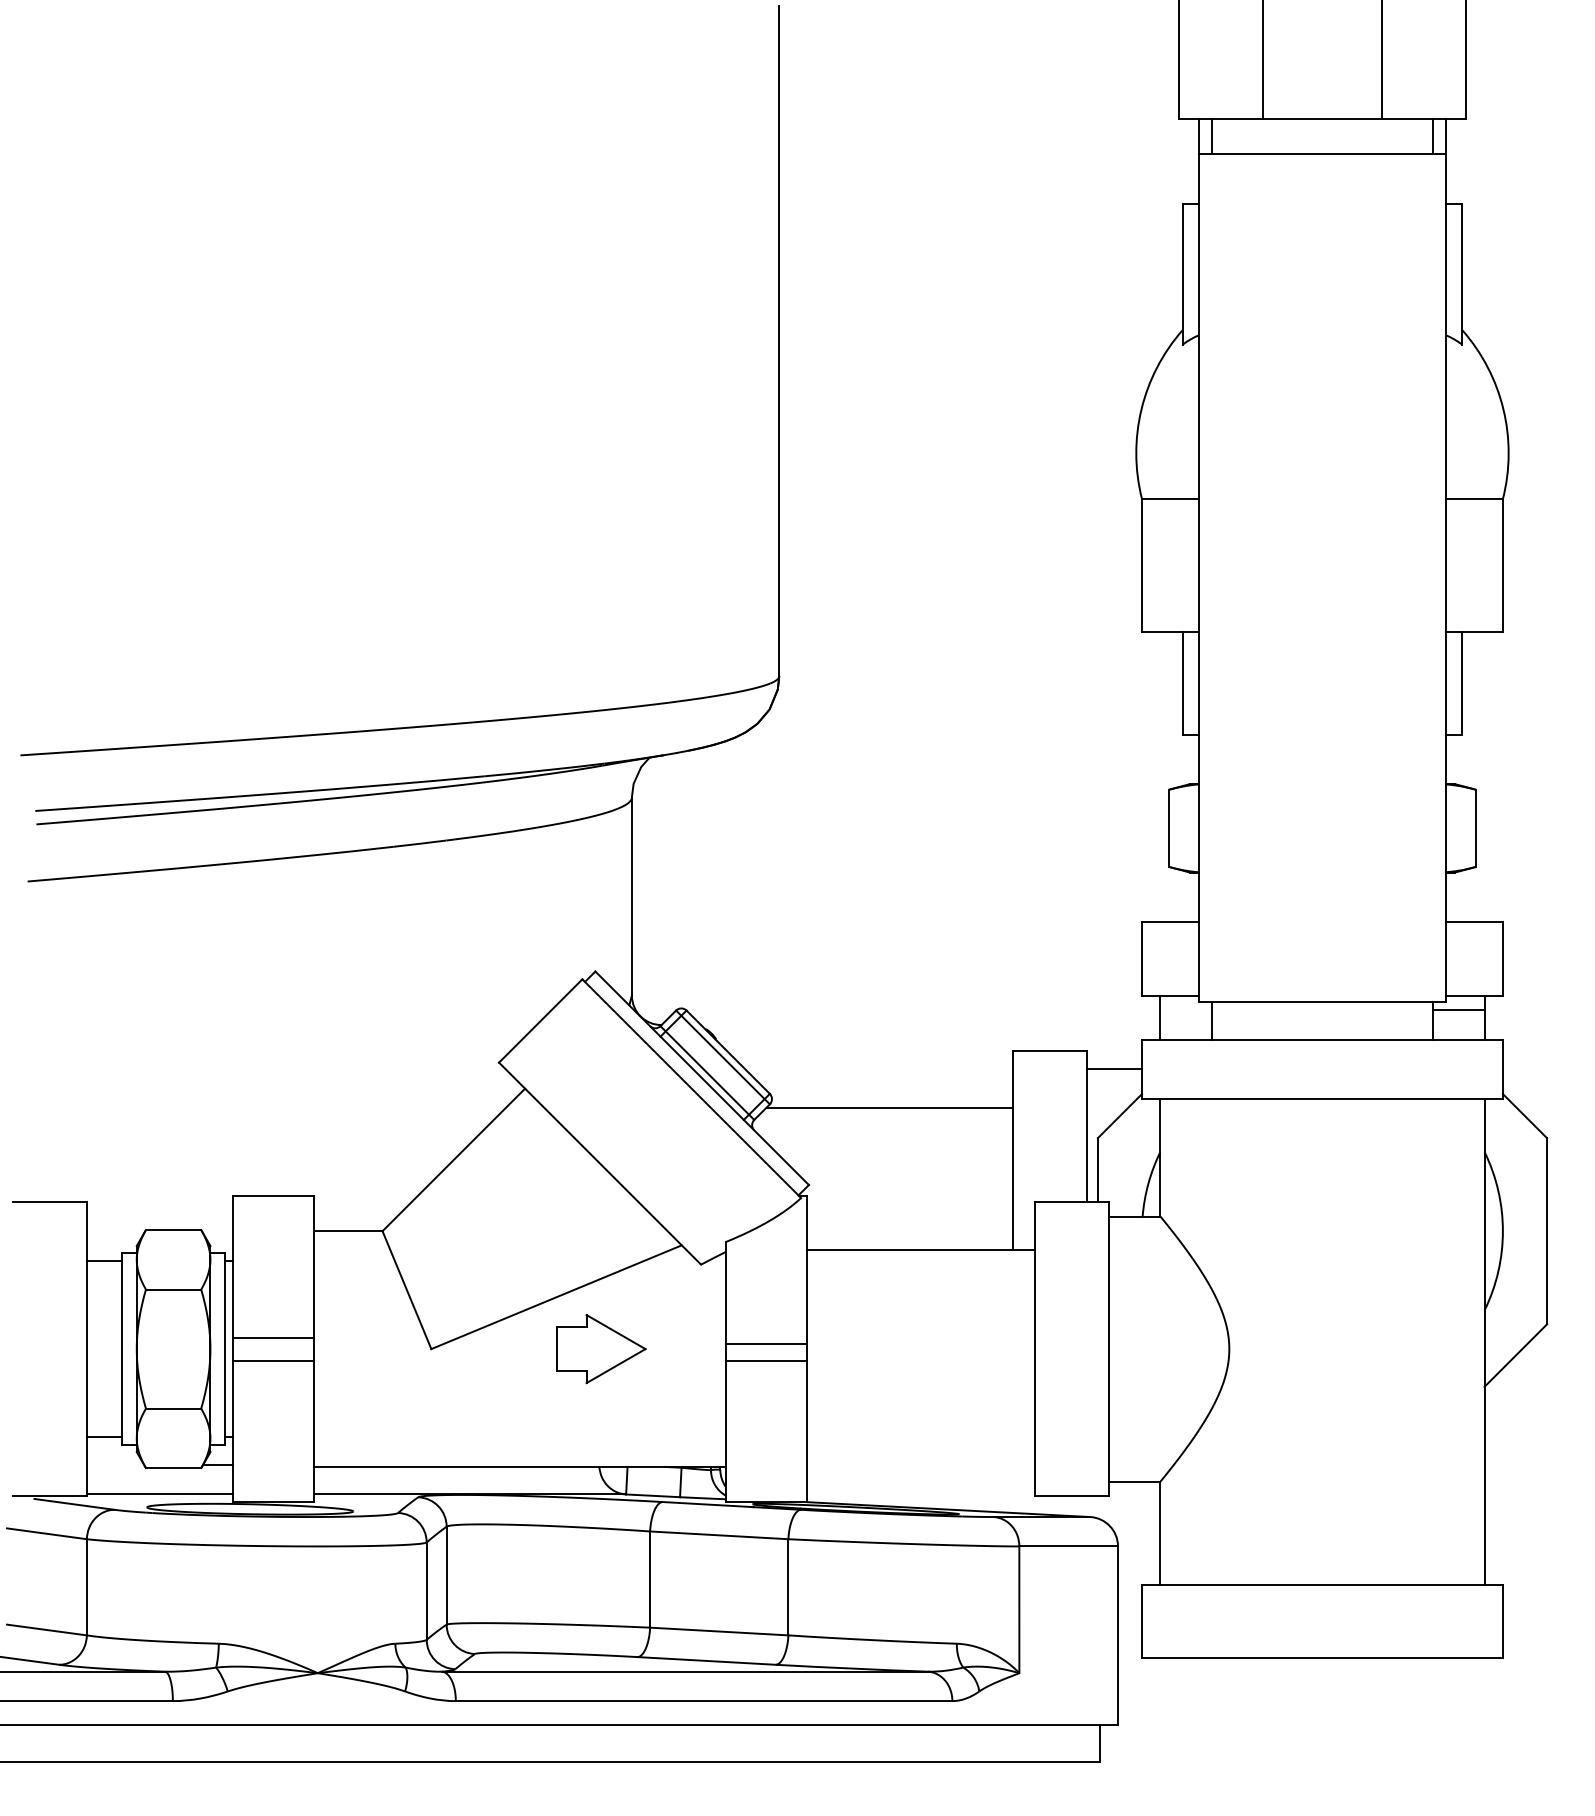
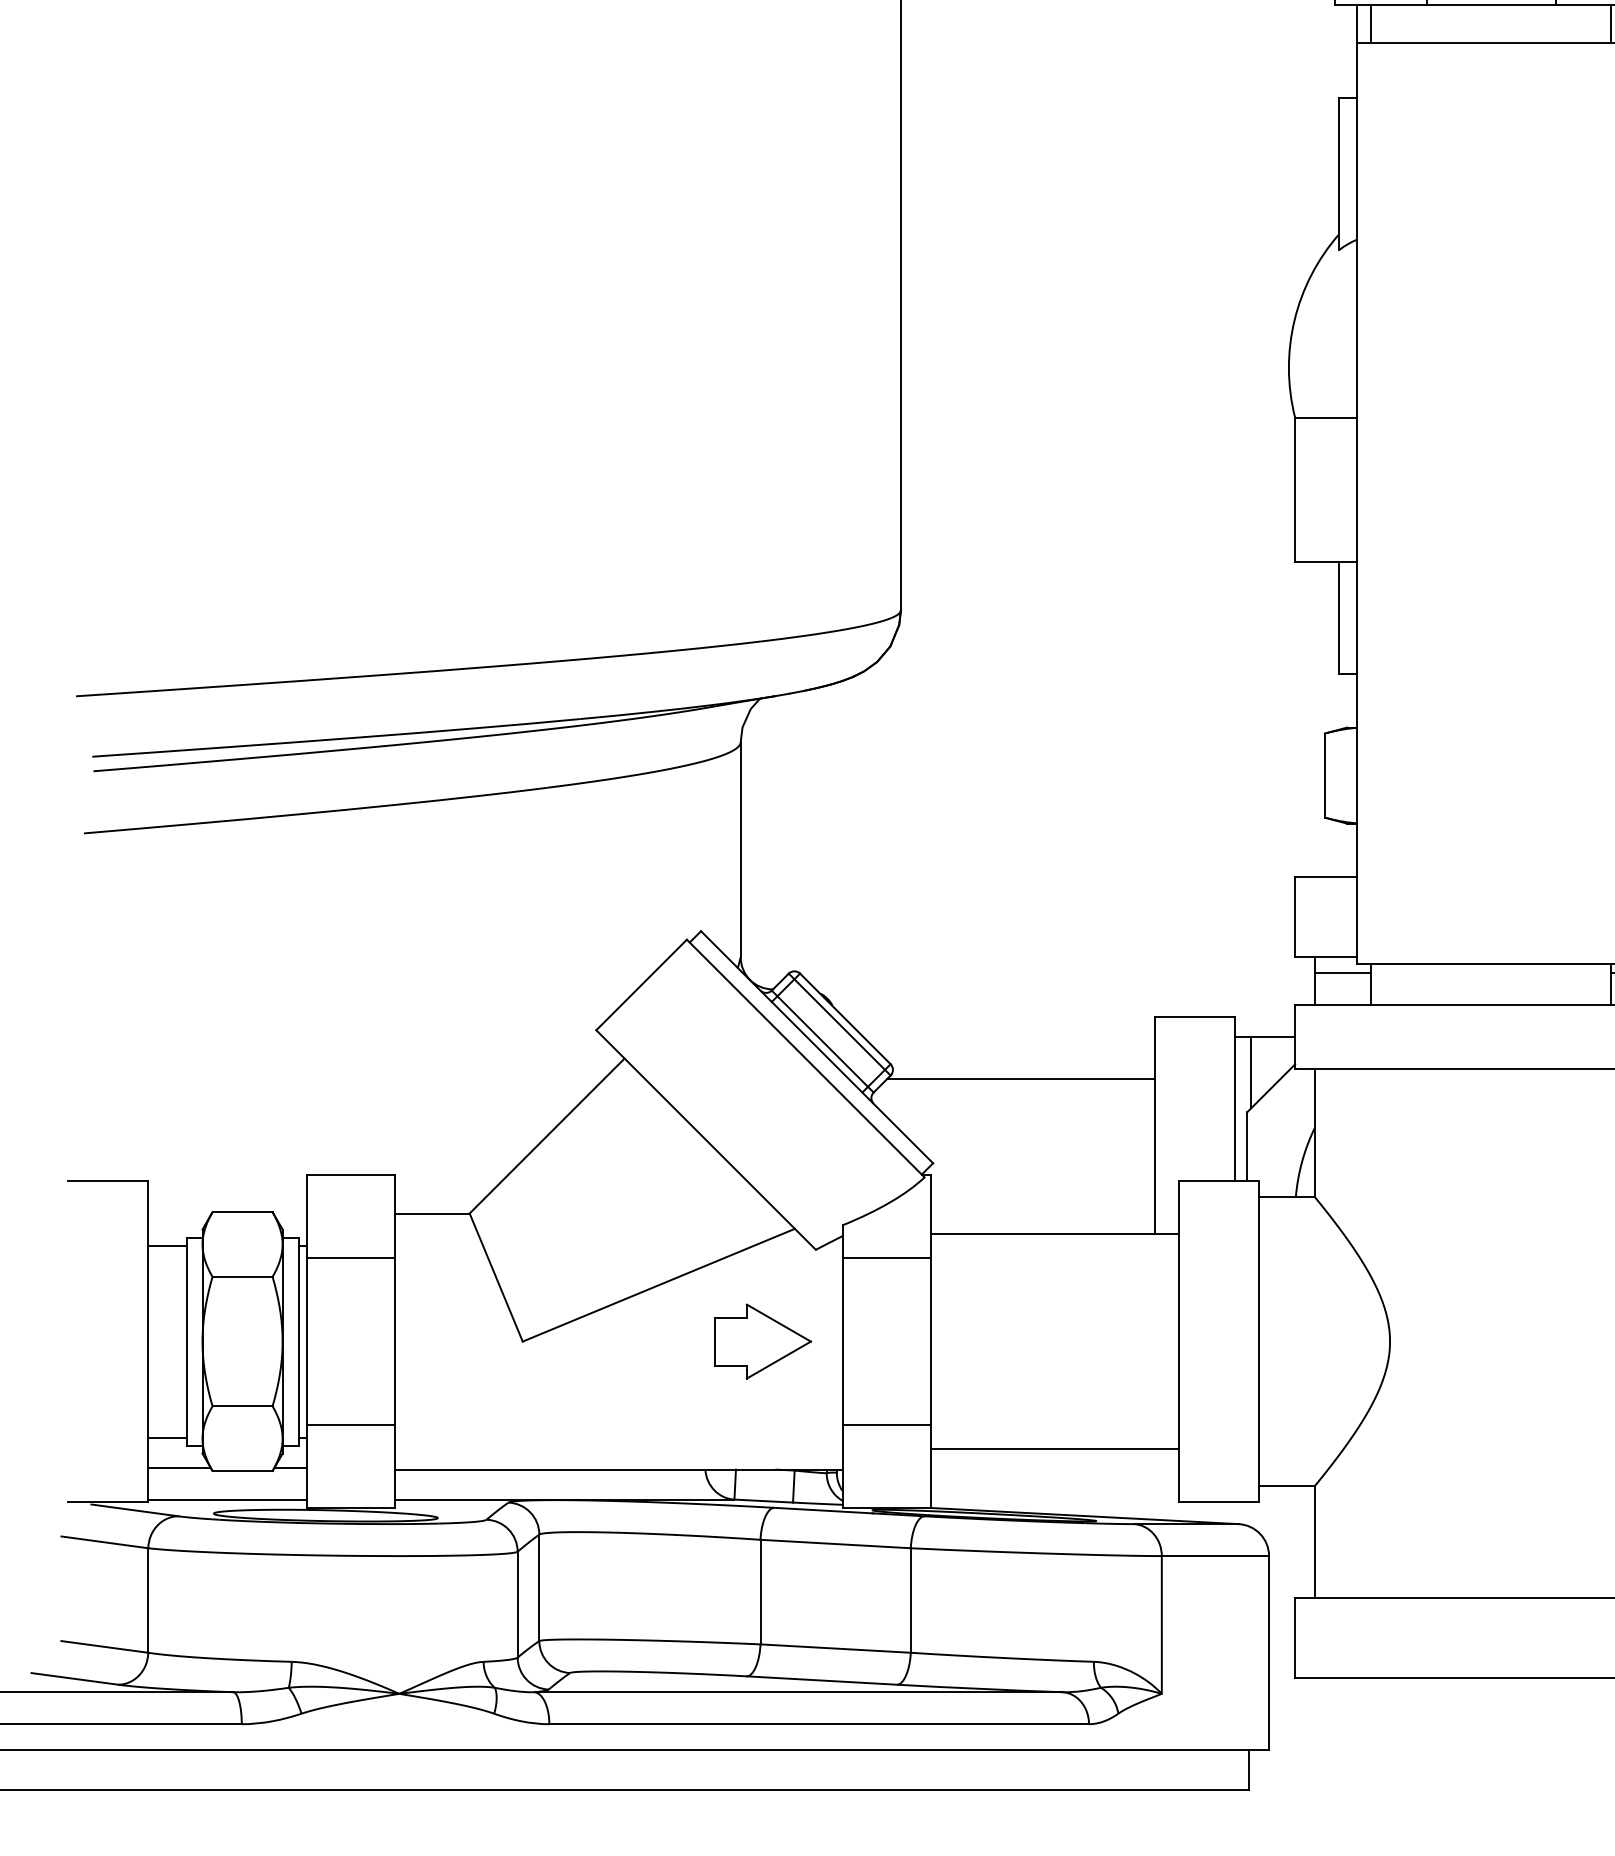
line: (1186, 1010) -> (1343, 973), added
line: (1101, 1101) -> (1251, 1072), added
line: (272, 1337) -> (350, 1258), moved
line: (766, 1343) -> (886, 1258), moved
part: (601, 1349) -> (763, 1342), moved
line: (272, 1360) -> (350, 1424), moved
line: (766, 1360) -> (886, 1424), moved
line: (921, 1448) -> (1055, 1449), added
line: (115, 1465) -> (179, 1468), added

